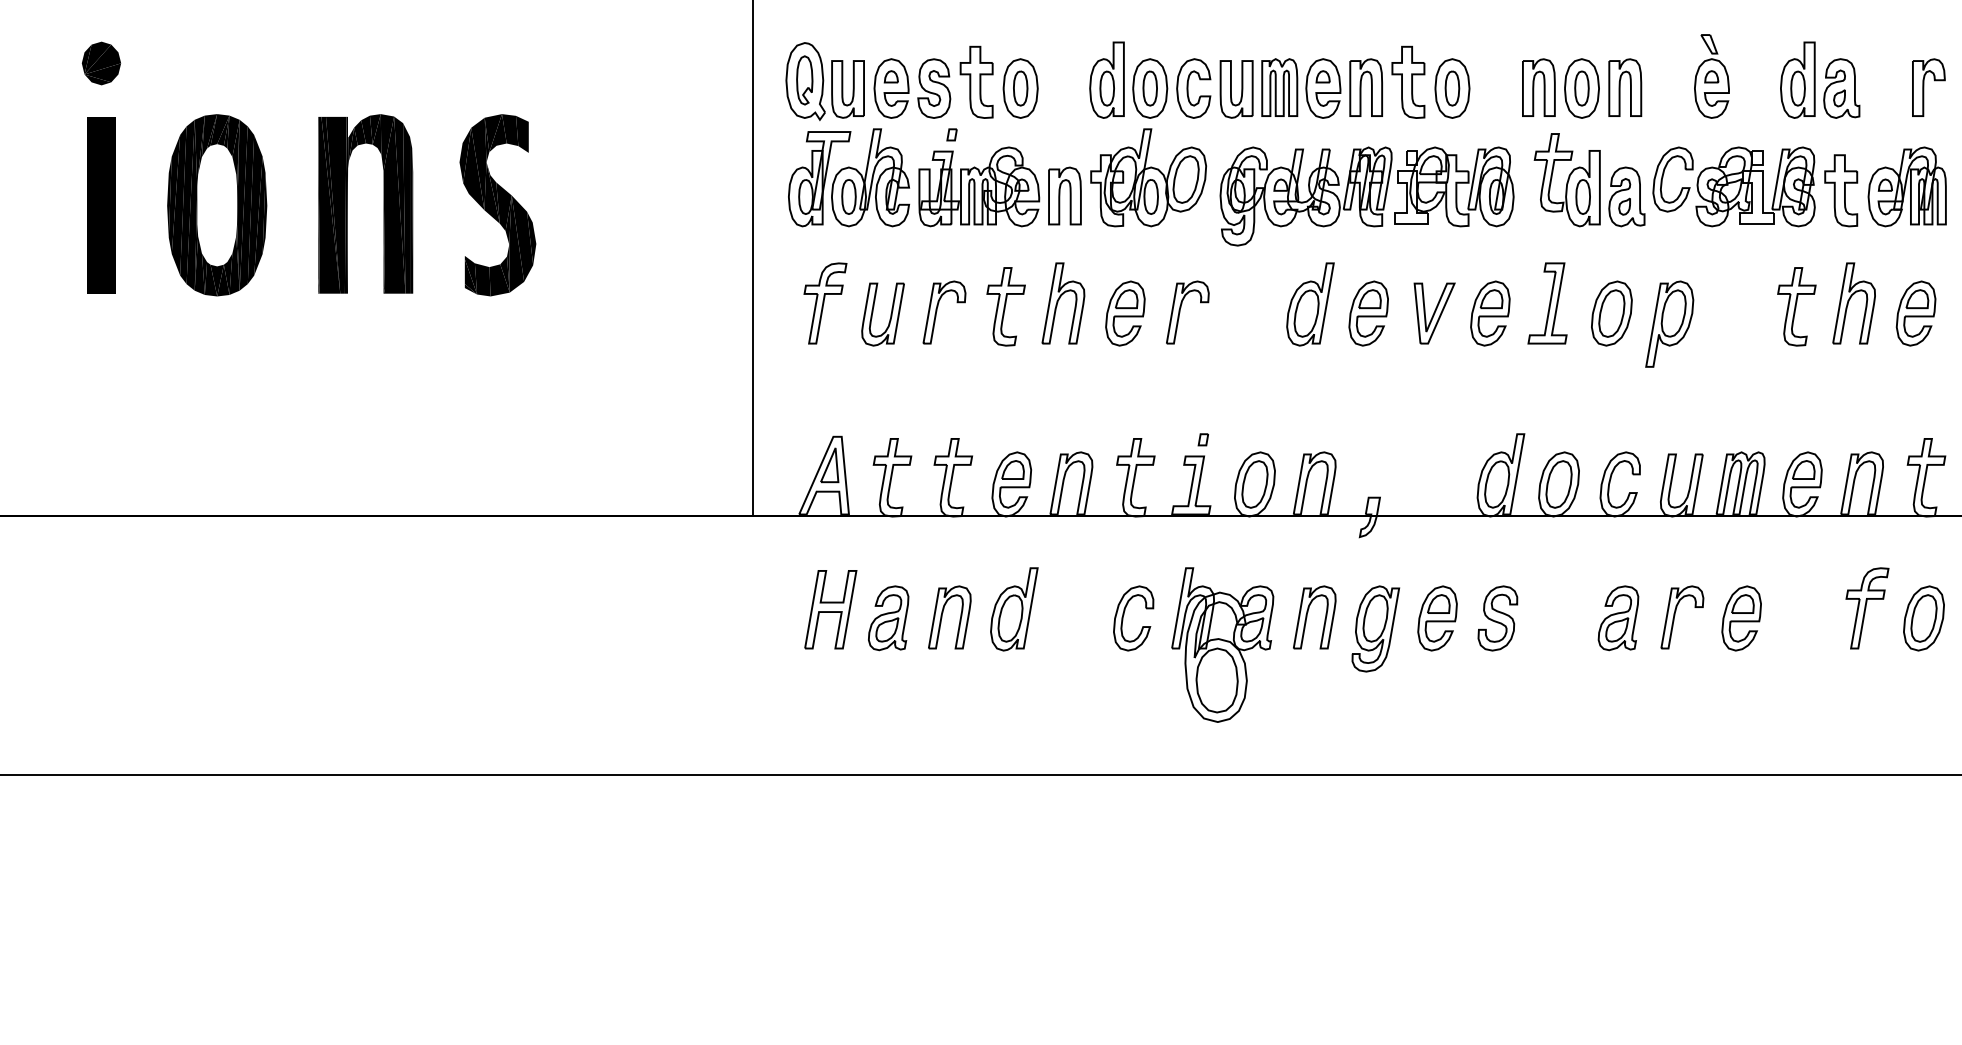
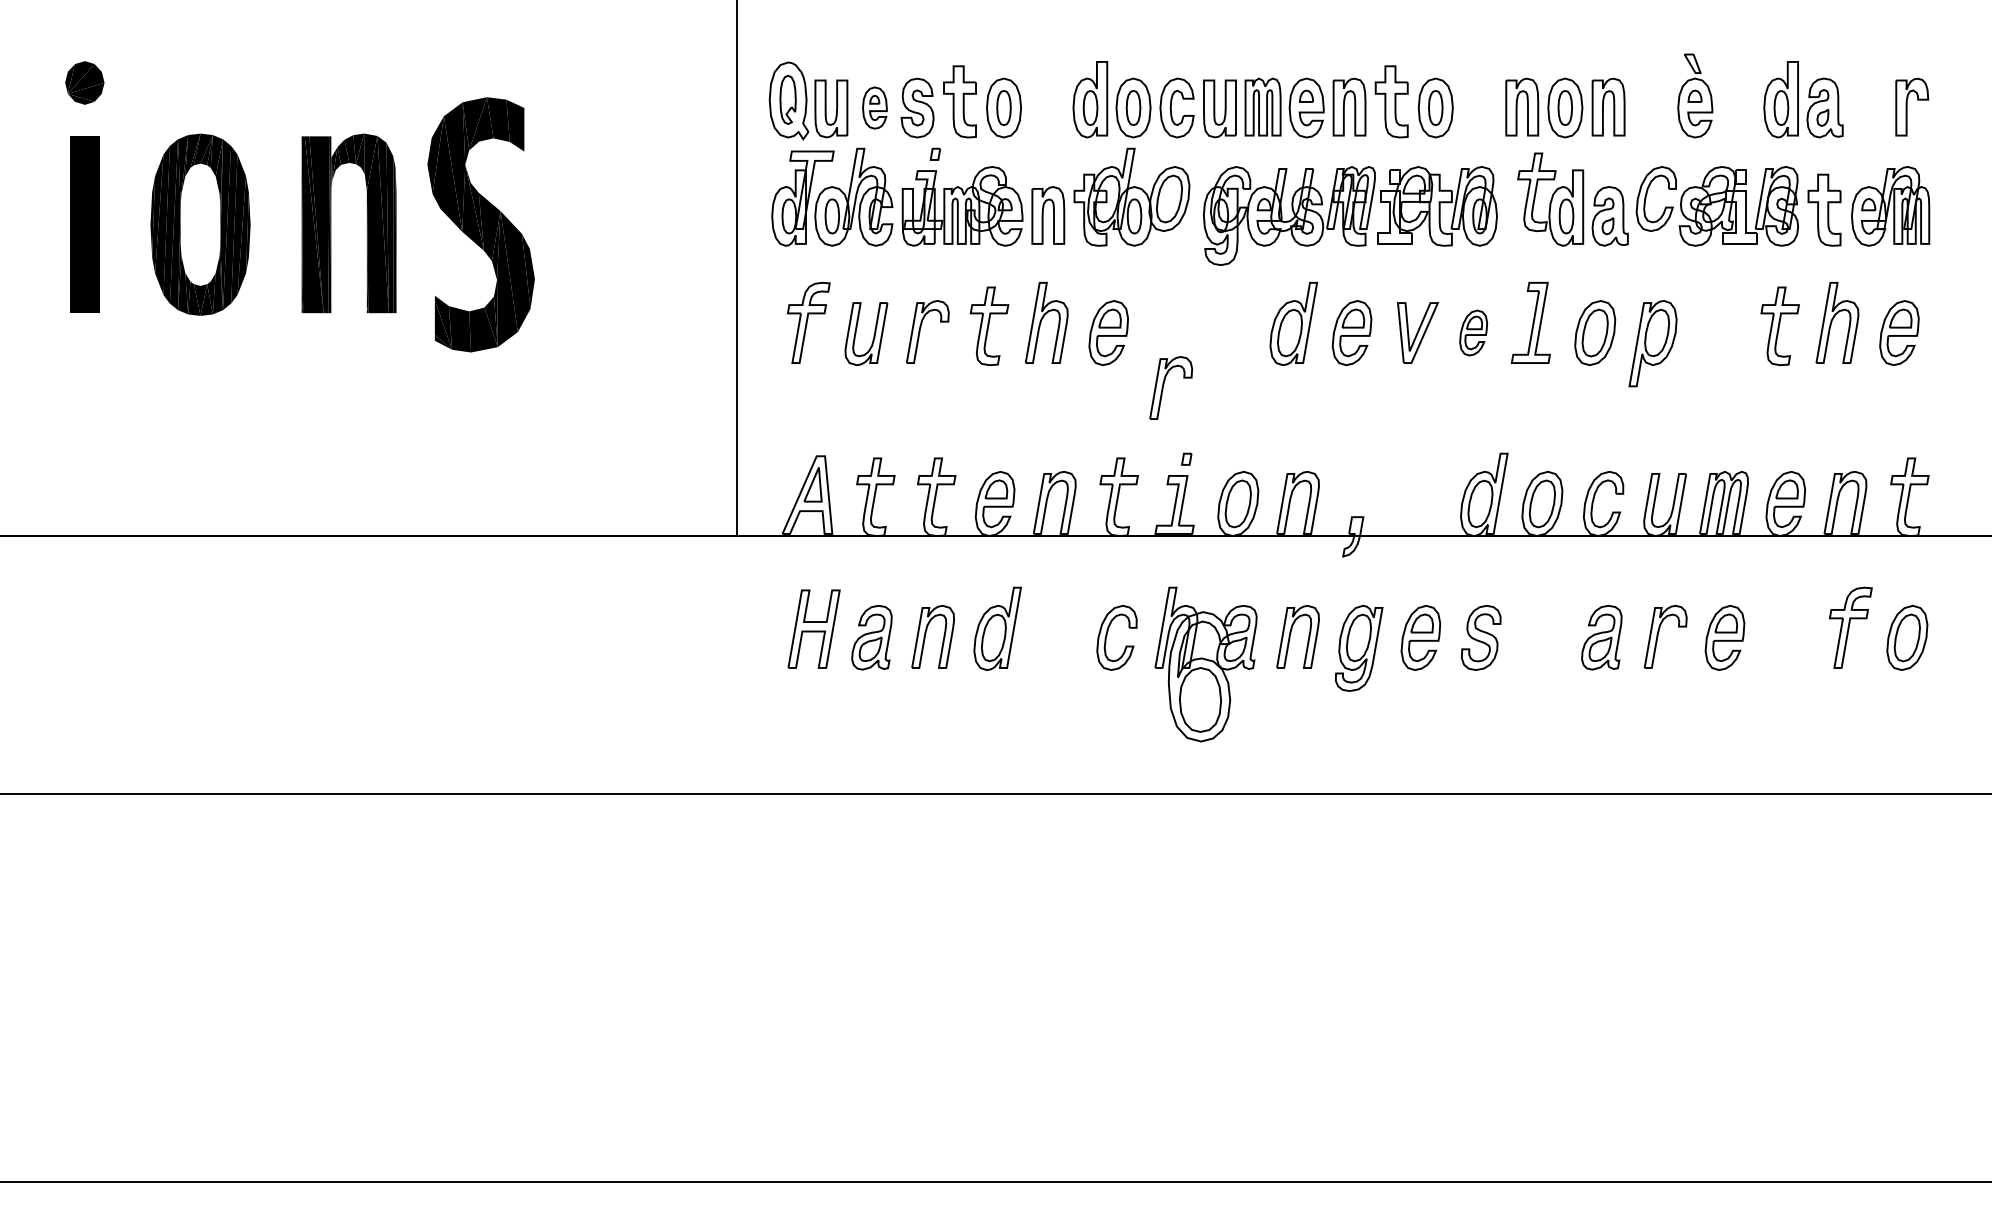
part: (891, 88) -> (874, 107), size x0.7
part: (498, 205) -> (481, 224), size x1.4
part: (1181, 309) -> (1164, 384), moved
part: (1490, 313) -> (1473, 332), size x0.7

